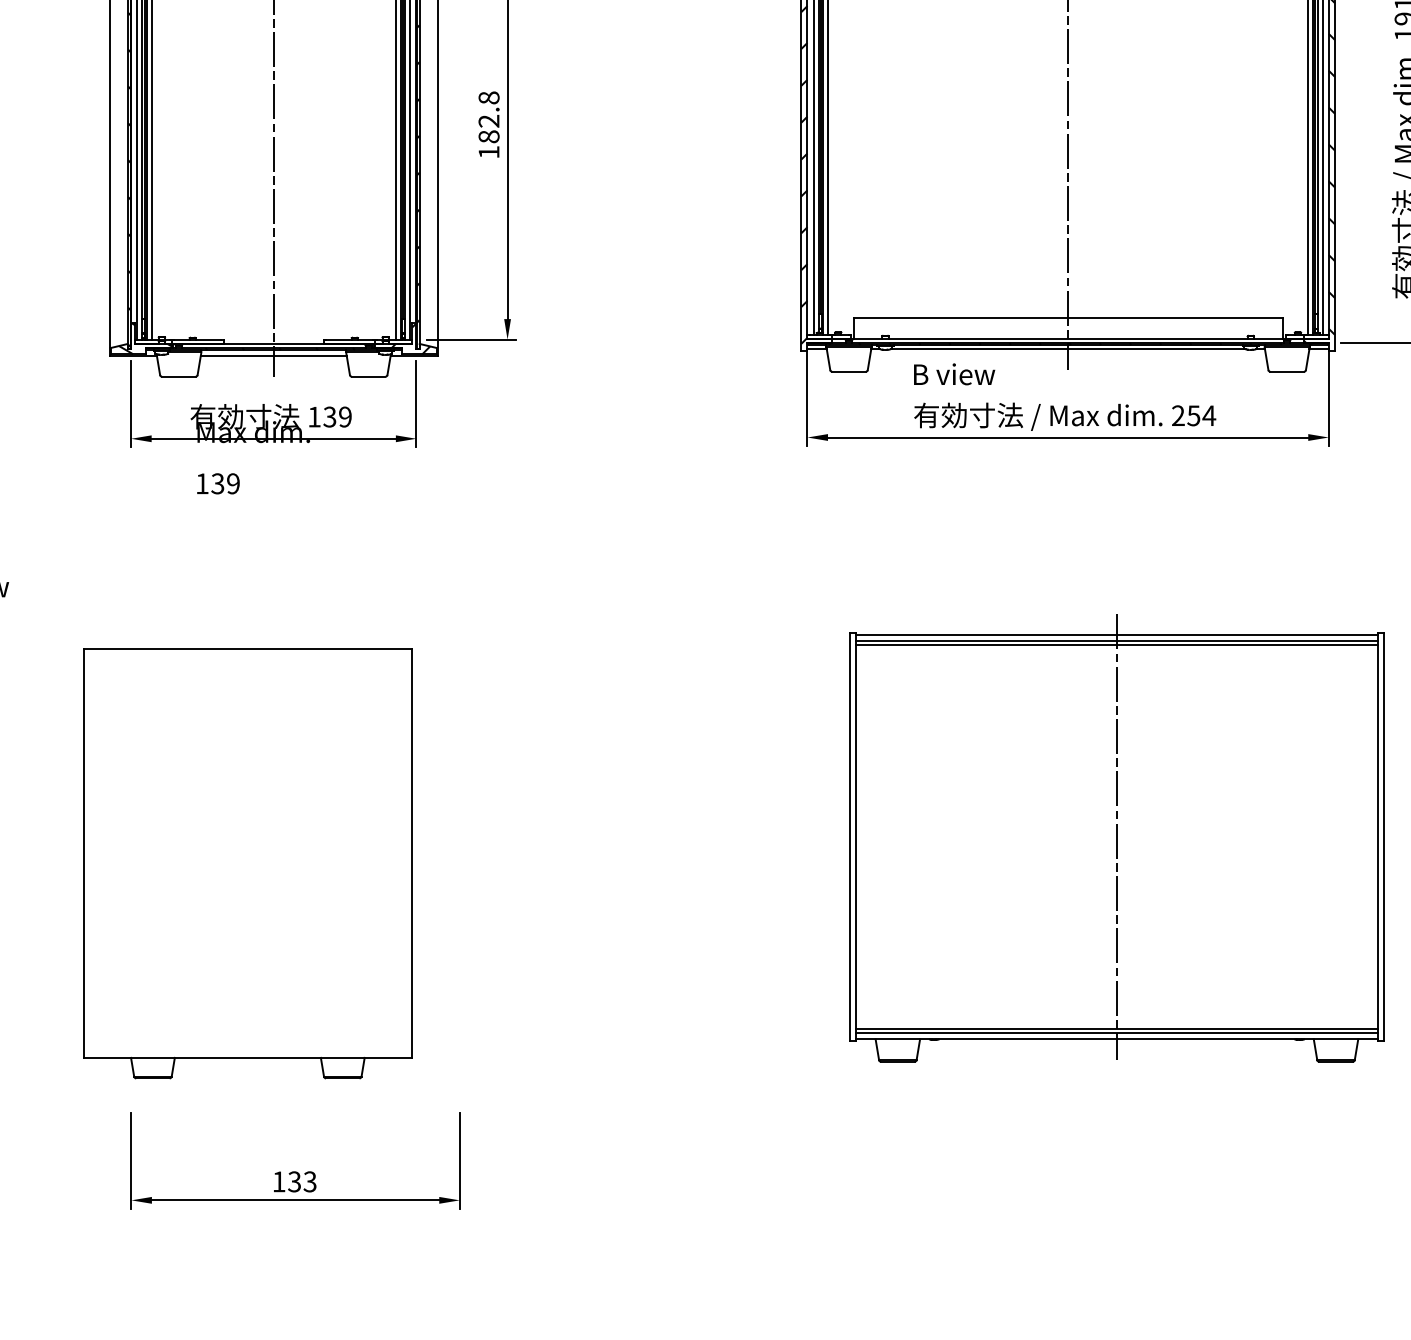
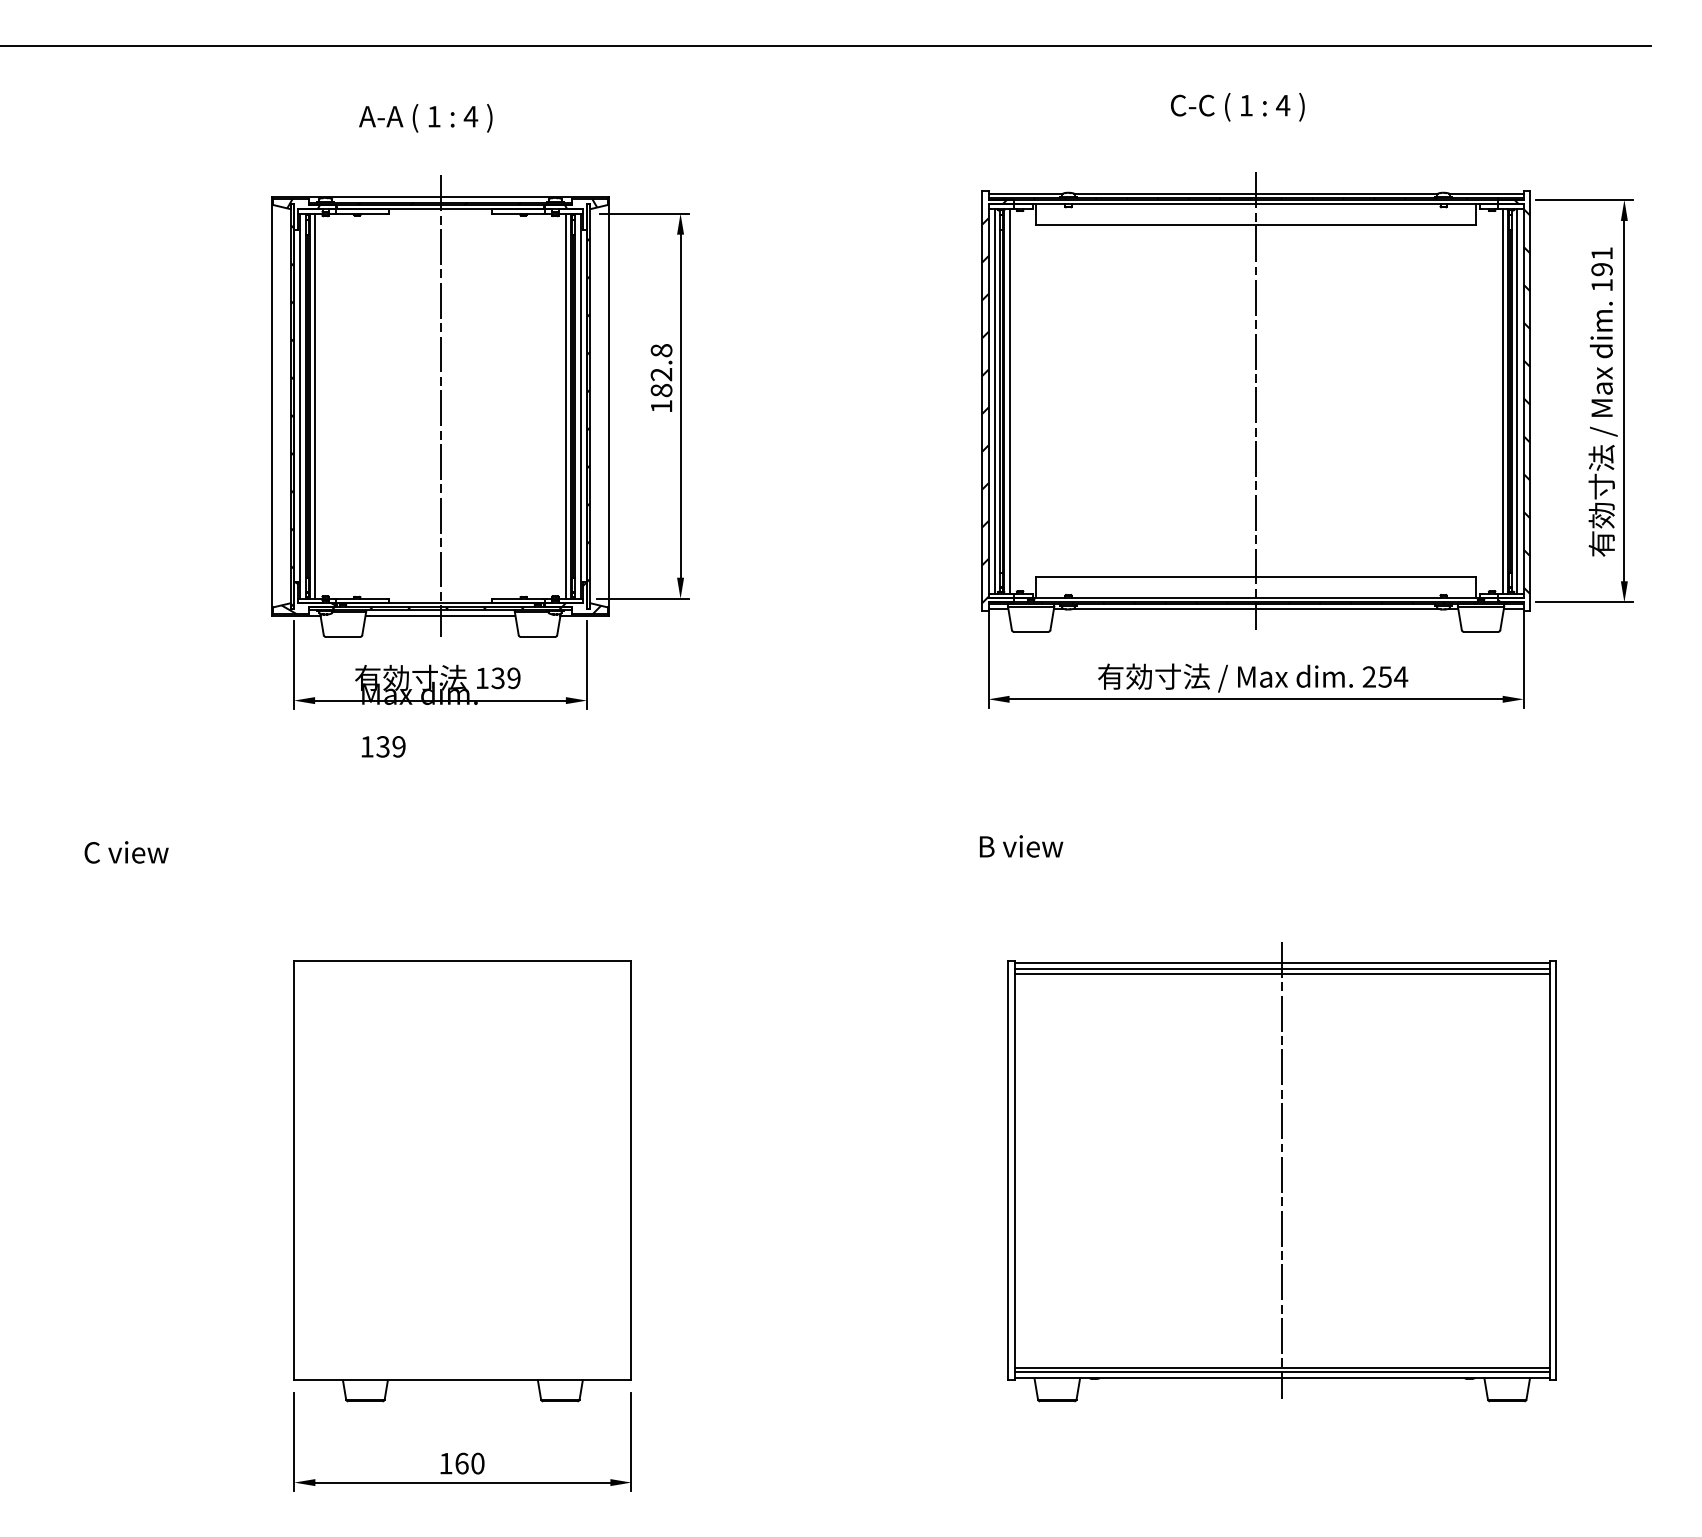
text: (954, 374) -> (1021, 846), moved
part: (1116, 838) -> (1281, 1172), moved
part: (247, 864) -> (462, 1181), moved
text: (302, 1181) -> (469, 1463), 133 -> 160

